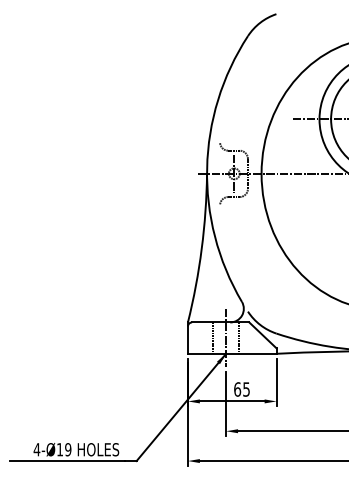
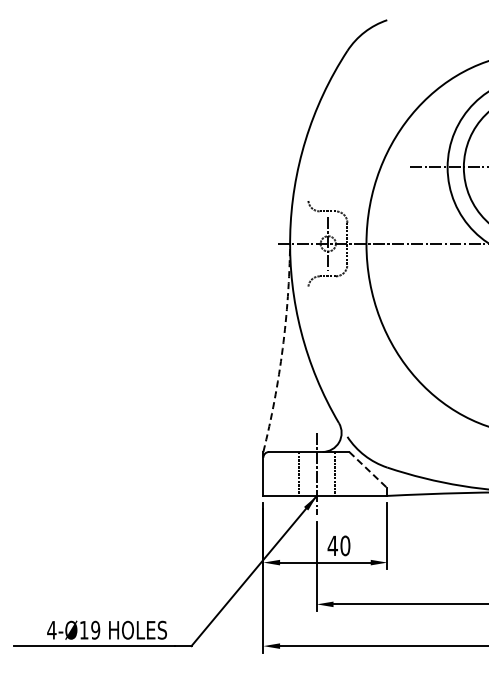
arc: (201, 248) -> (282, 348), solid -> dashed
line: (263, 335) -> (368, 470), solid -> dashed
text: (241, 389) -> (338, 545), 65 -> 40

